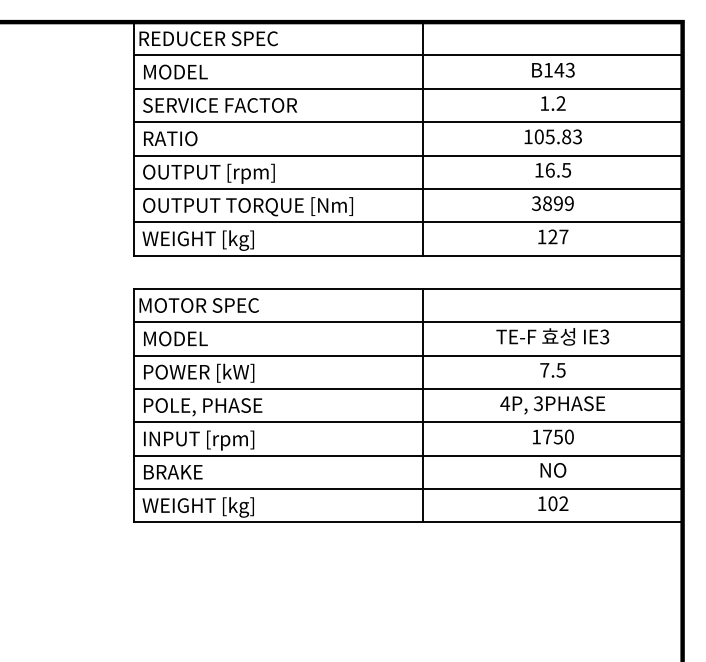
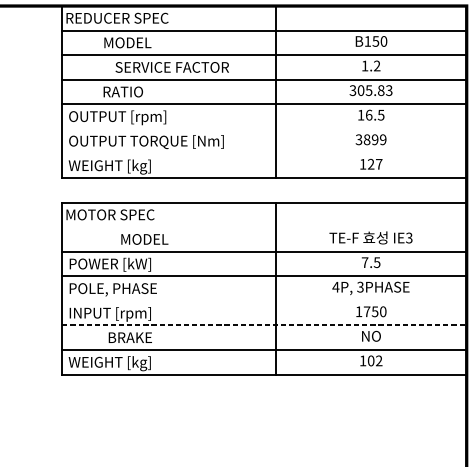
text: (564, 70) -> (379, 41), B143 -> B150
text: (175, 71) -> (127, 42), moved
text: (220, 105) -> (172, 67), moved
text: (527, 136) -> (352, 90), 105.83 -> 305.83
text: (170, 138) -> (123, 91), moved
line: (407, 188) -> (263, 128), removed
line: (407, 222) -> (263, 153), removed
line: (407, 322) -> (263, 227), removed
text: (175, 338) -> (144, 239), moved
line: (407, 422) -> (263, 301), removed
line: (408, 455) -> (264, 325), solid -> dashed
text: (173, 472) -> (130, 337), moved

